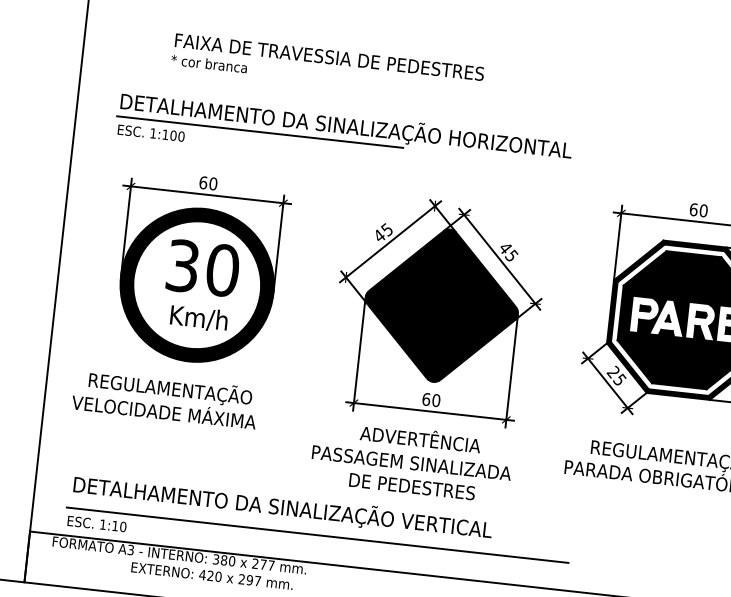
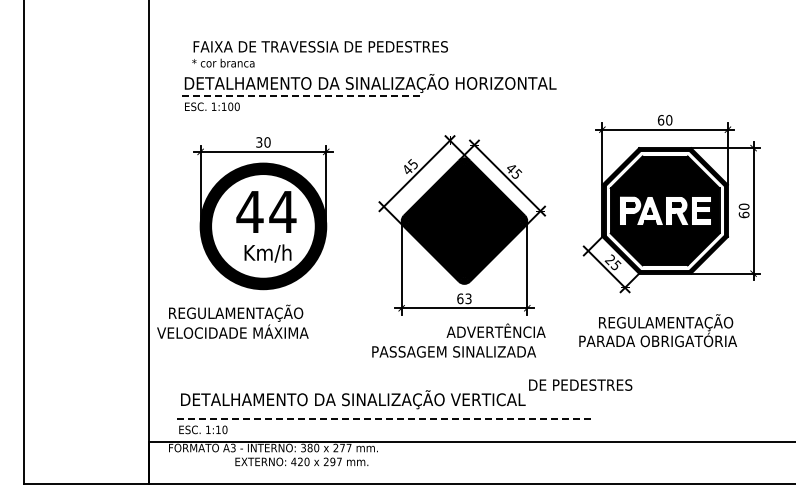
text: (327, 66) -> (319, 54), moved
line: (259, 132) -> (300, 96), solid -> dashed
text: (203, 182) -> (259, 142), 60 -> 30
text: (202, 267) -> (266, 211), 30 -> 44
text: (165, 398) -> (232, 321), moved
text: (436, 400) -> (468, 298), 60 -> 63
text: (419, 437) -> (495, 330), moved
text: (412, 485) -> (580, 384), moved
line: (318, 535) -> (384, 419), solid -> dashed

